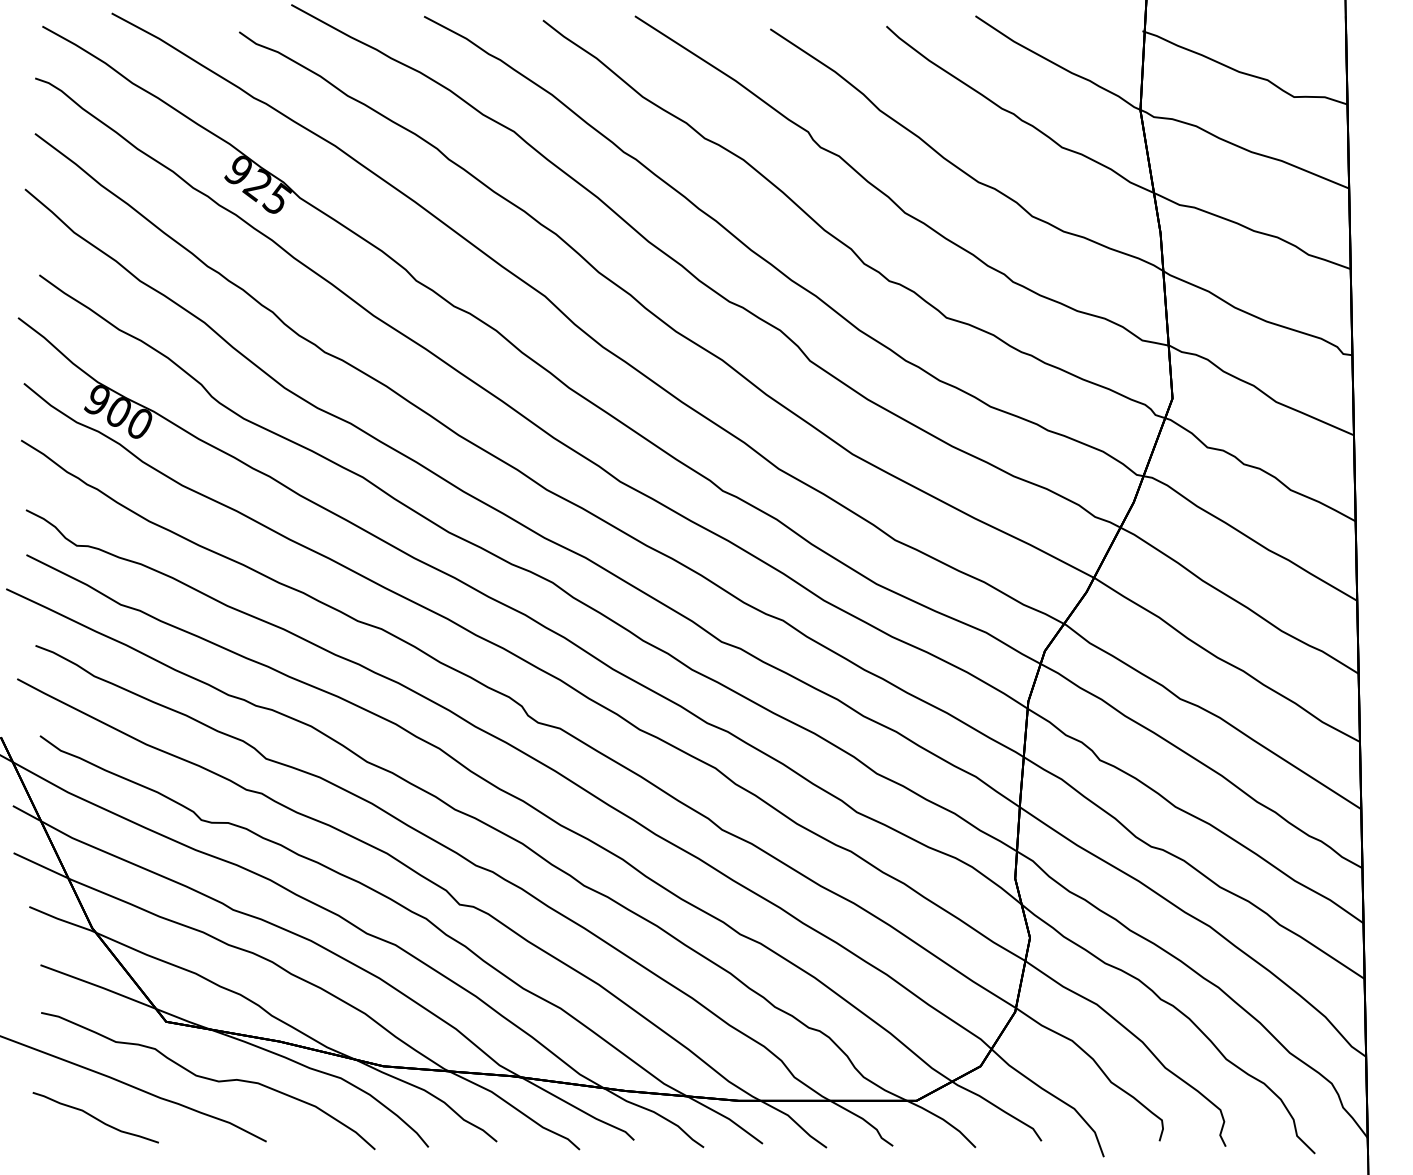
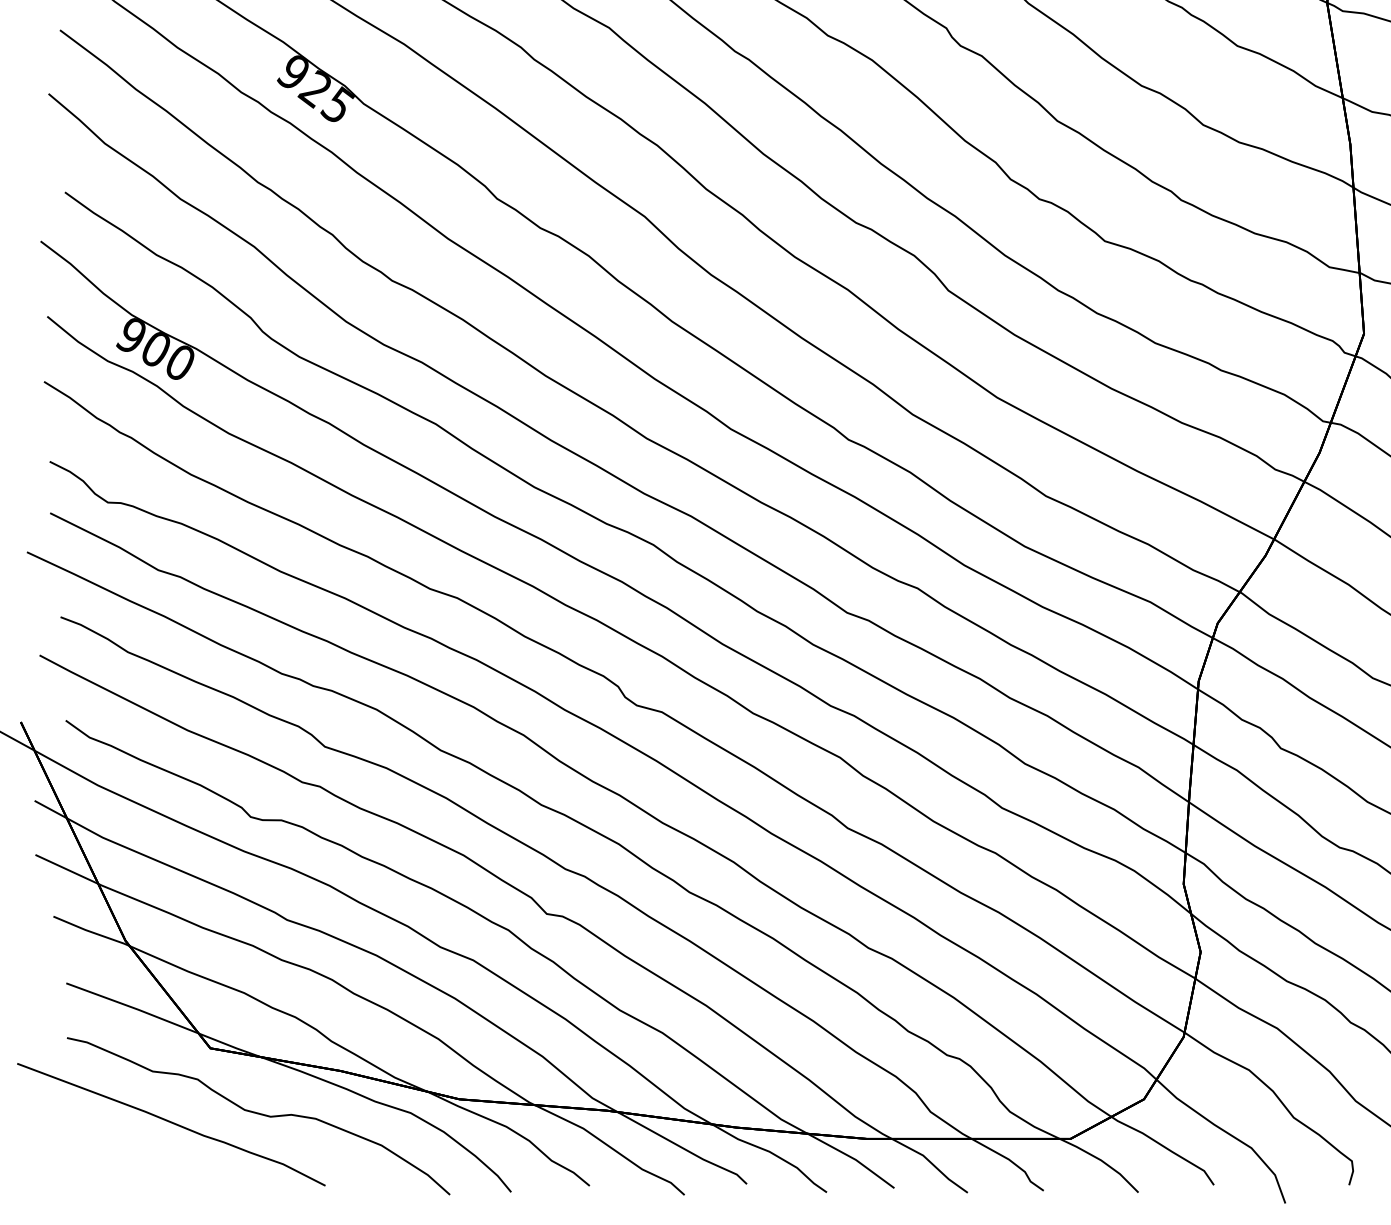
part: (95, 1117) -> (129, 1158), removed

